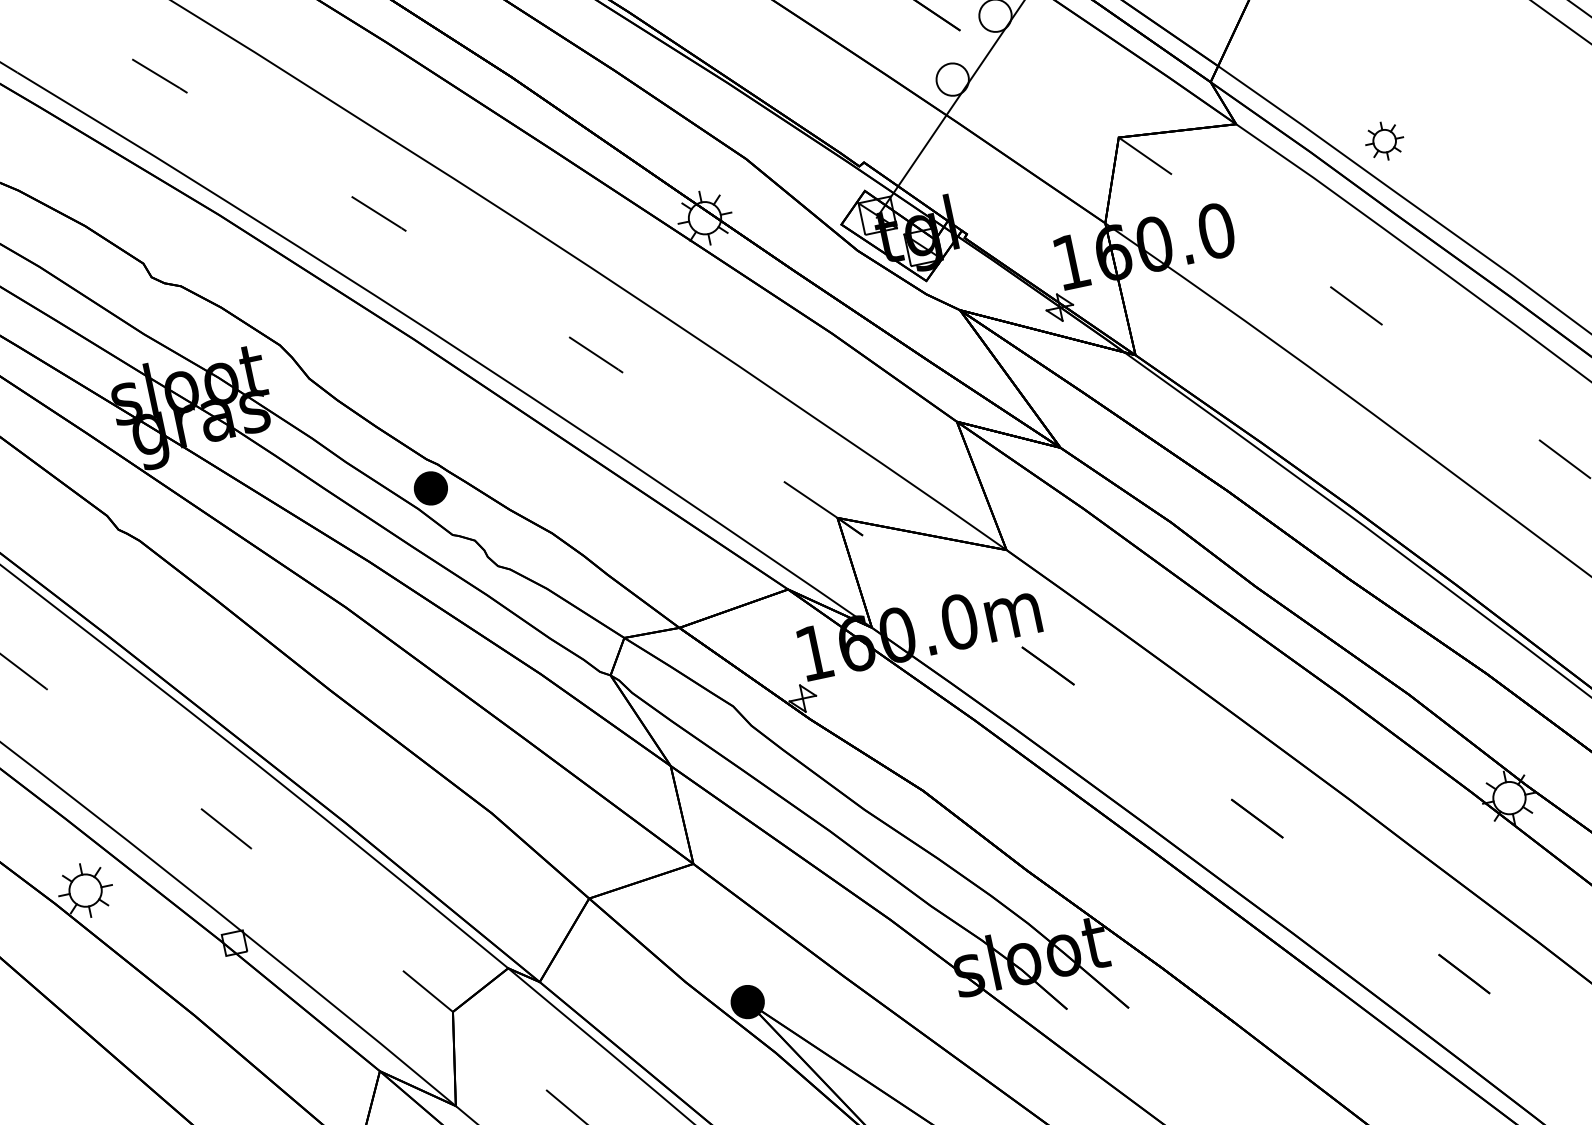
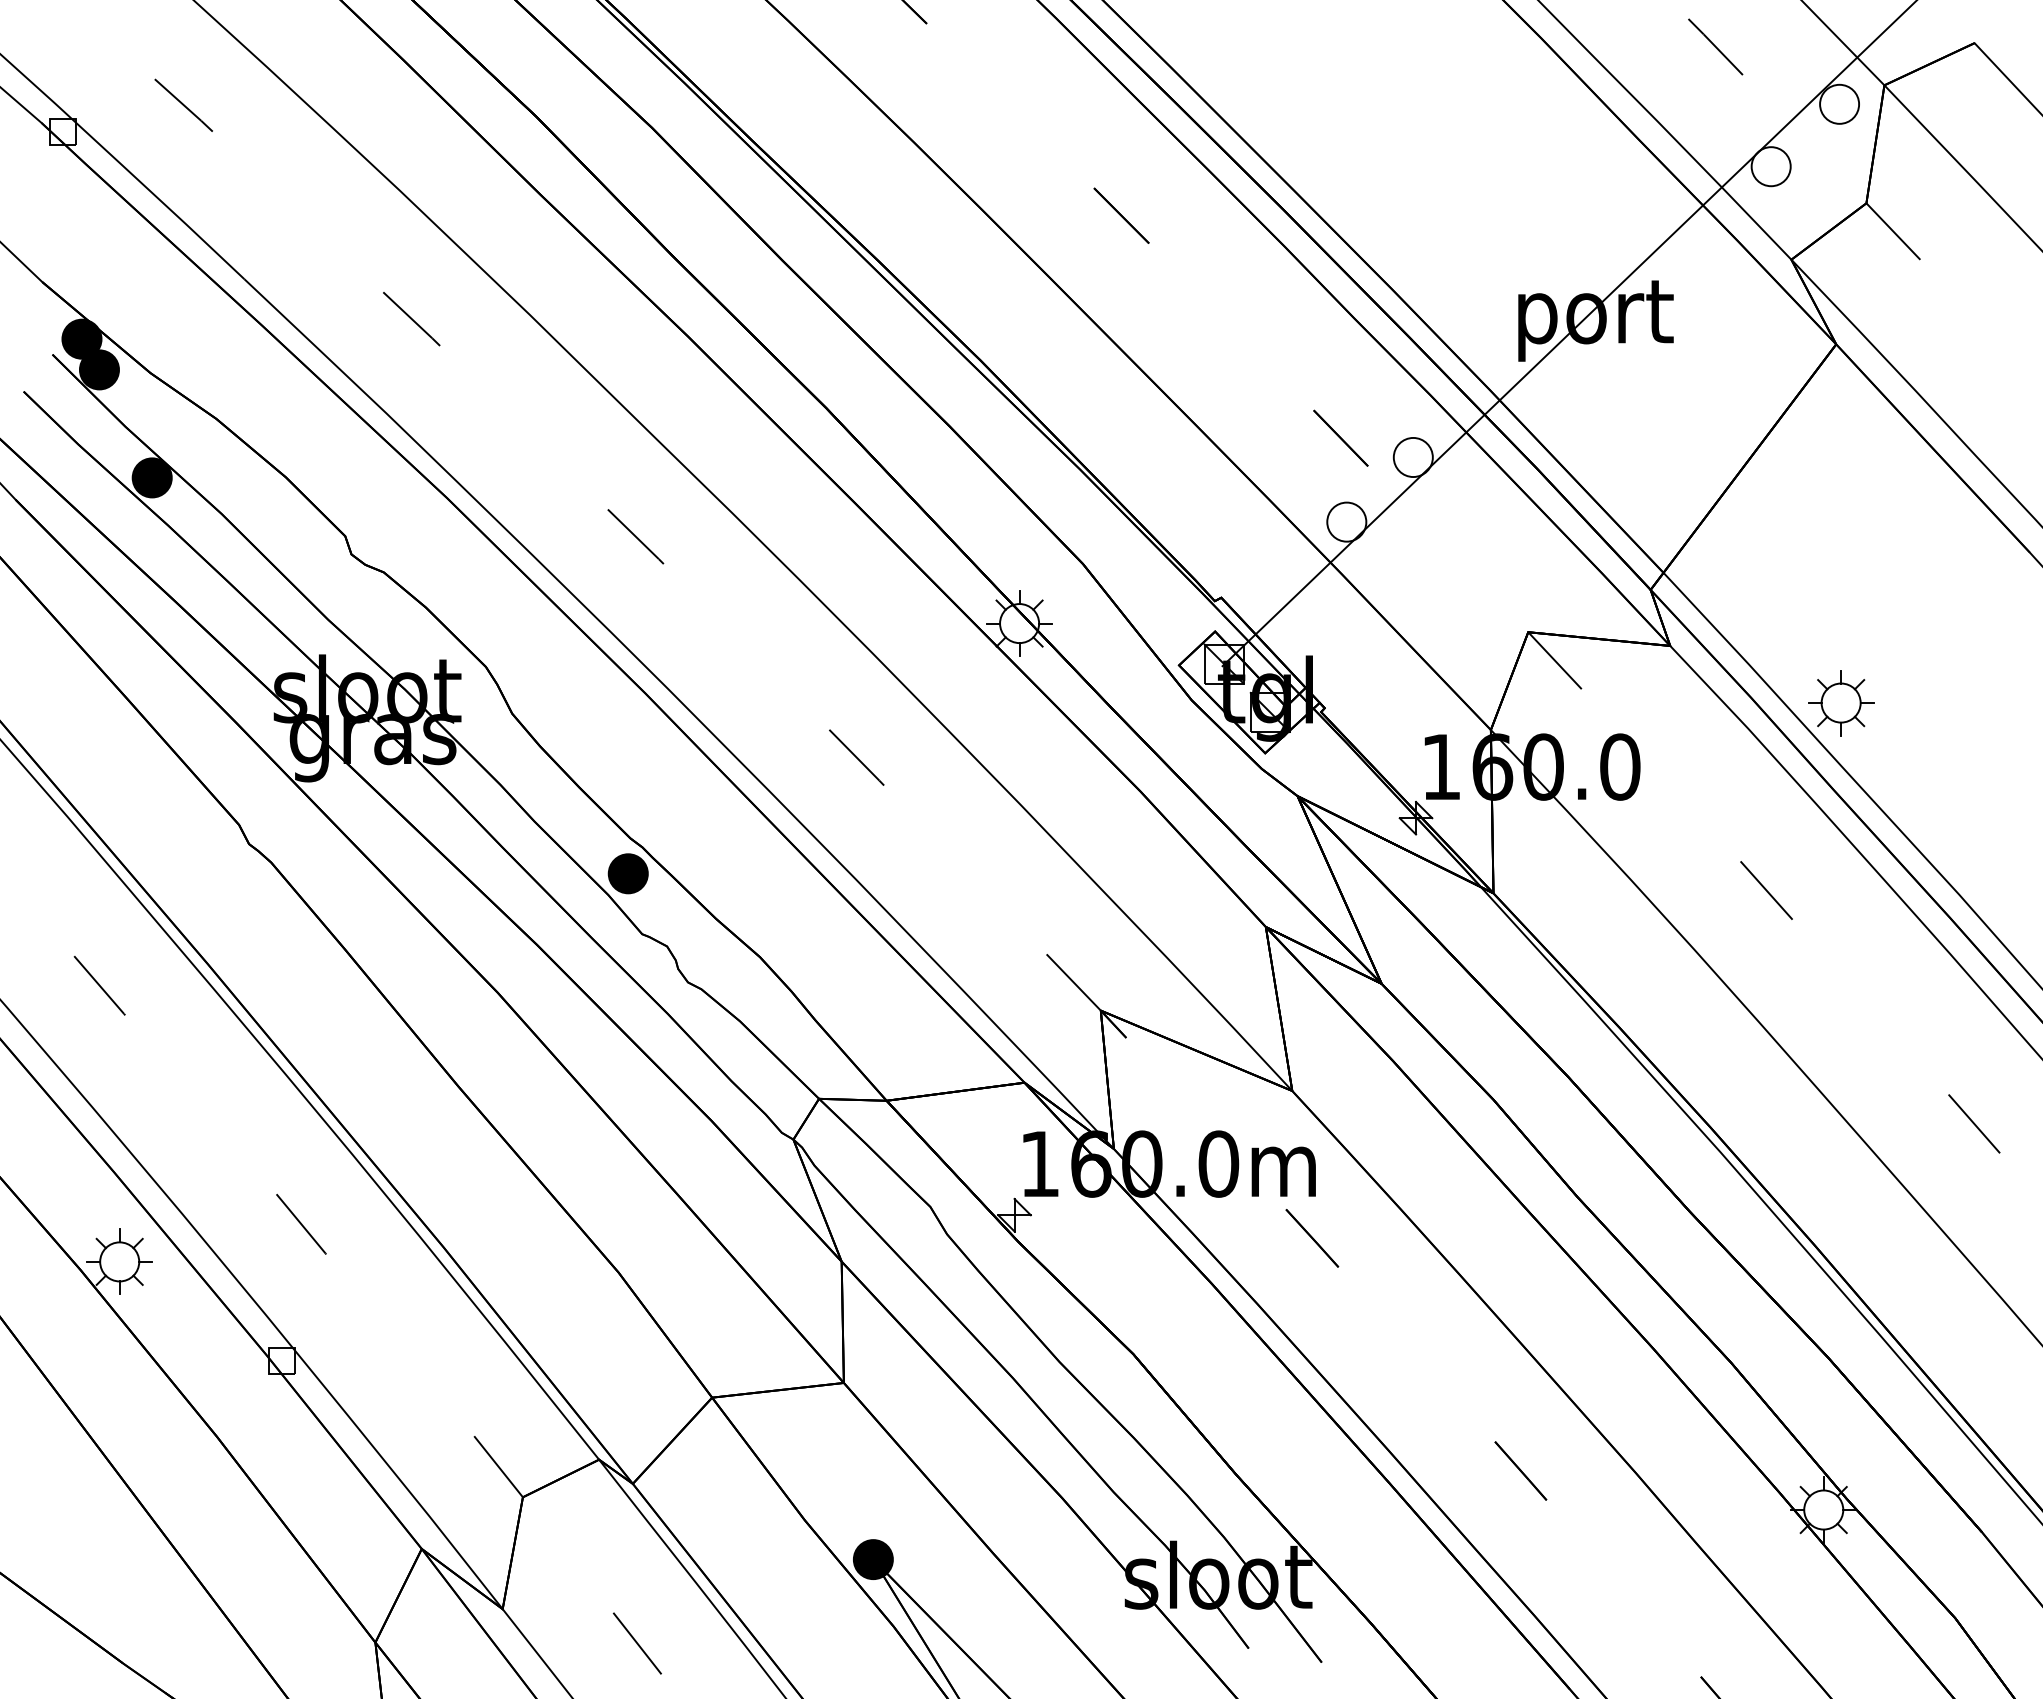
part: (1384, 141) -> (1841, 703), size x1.43

